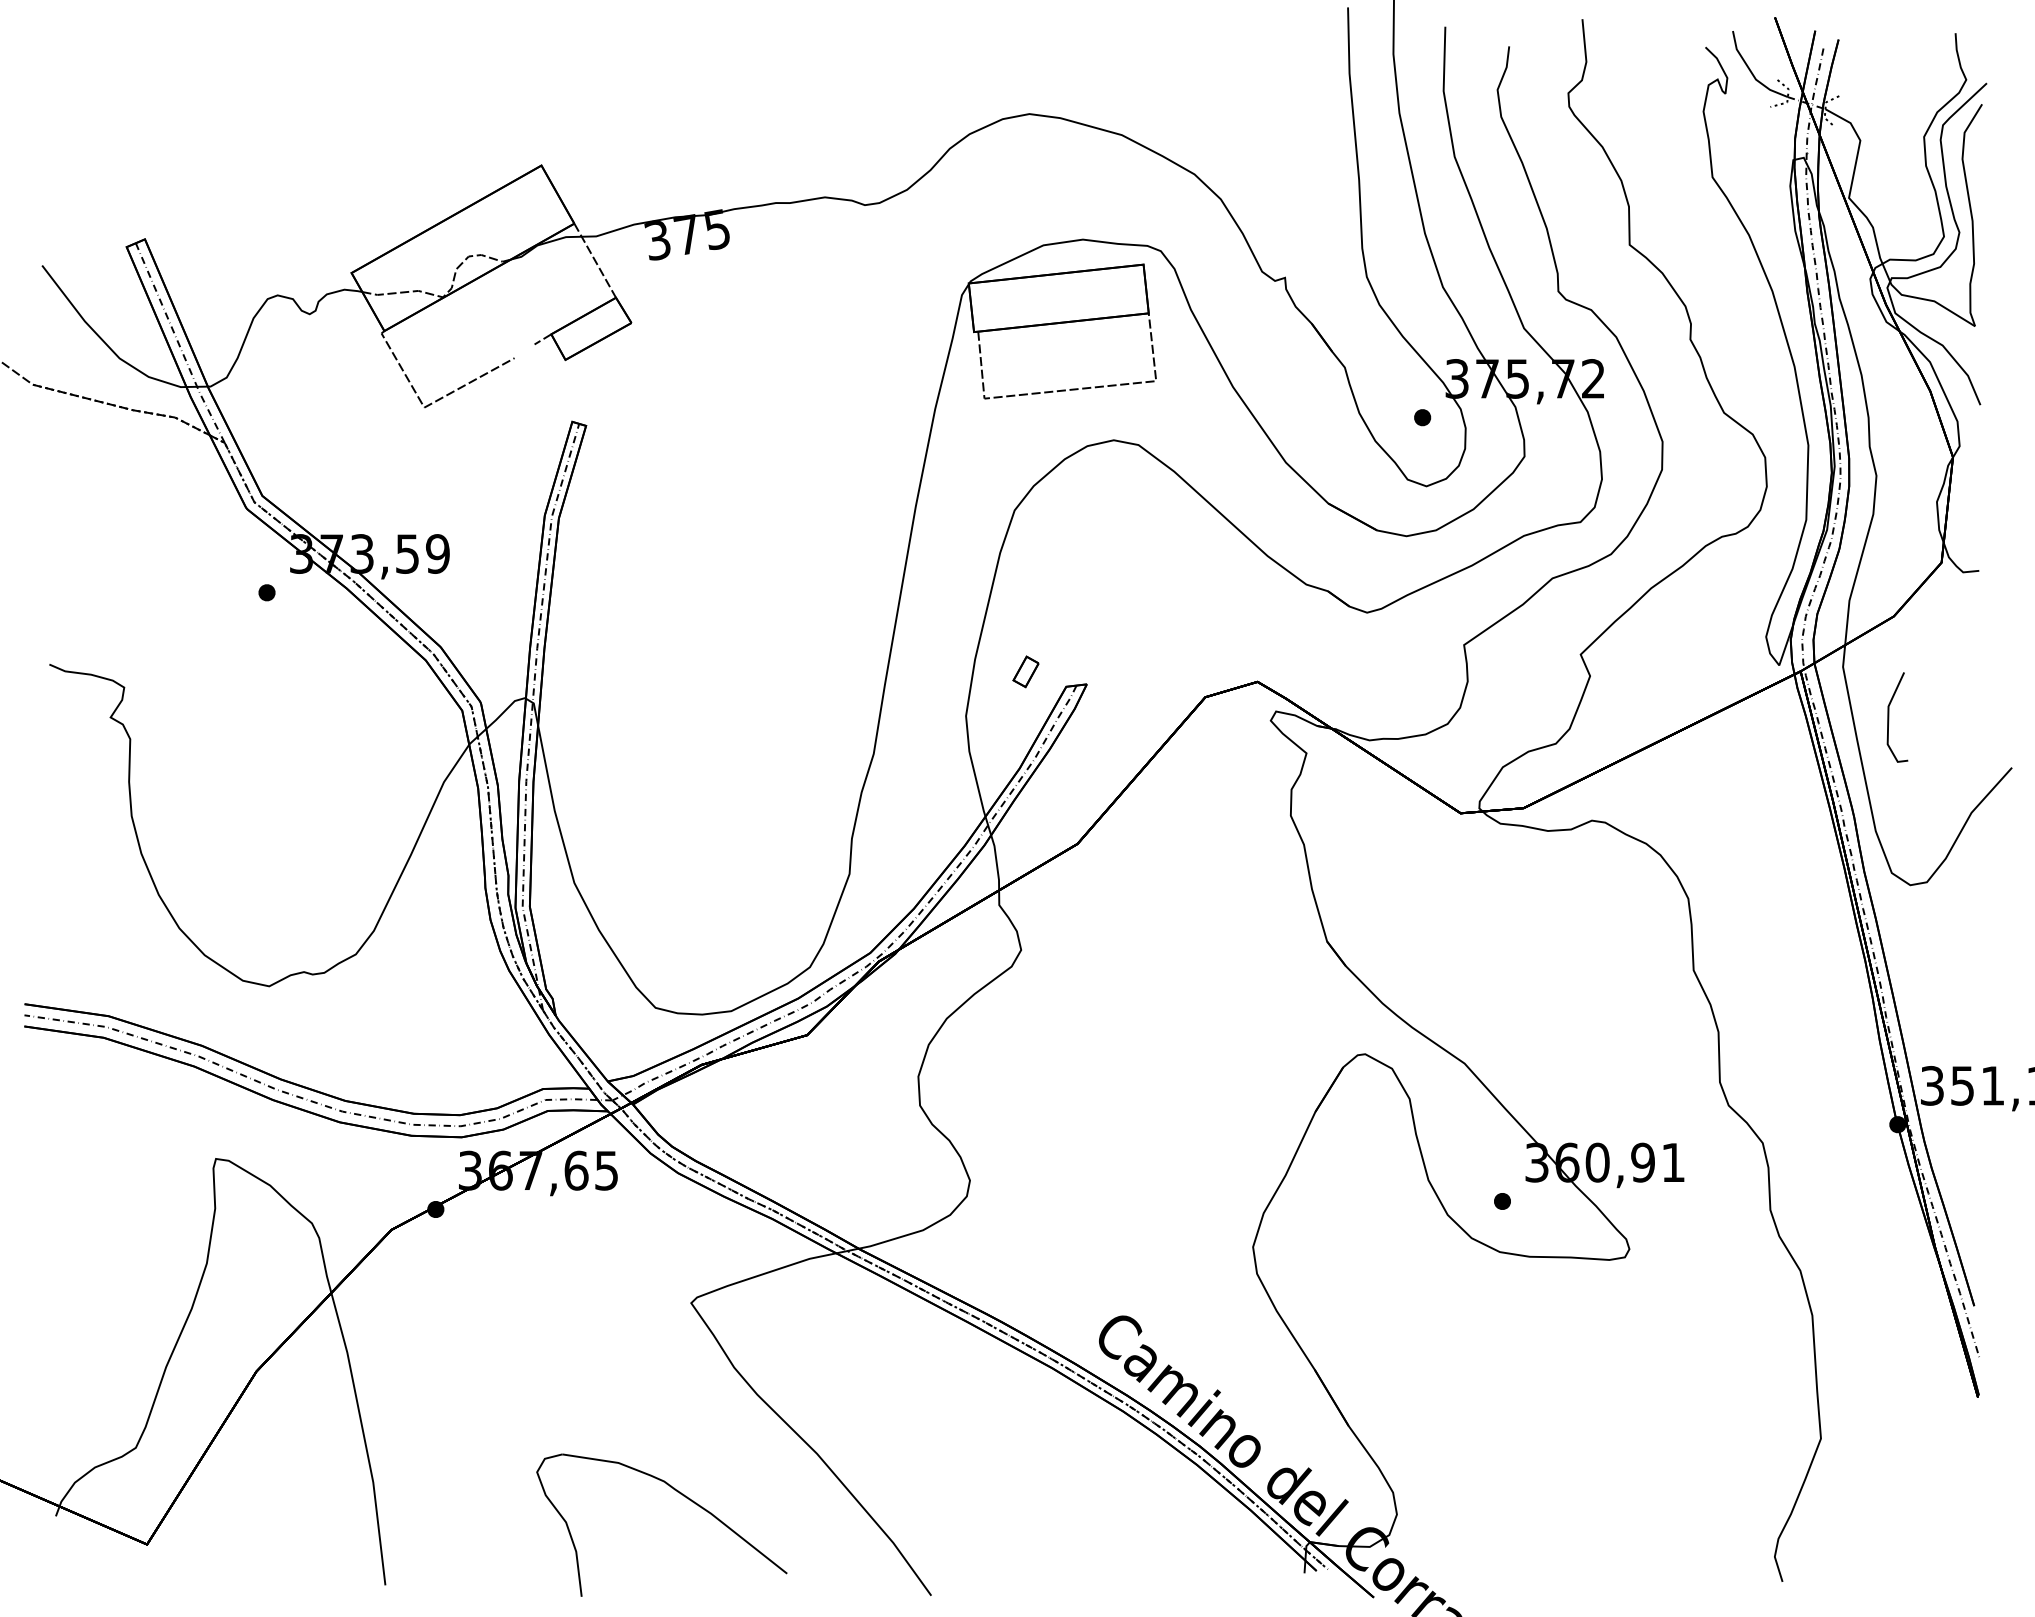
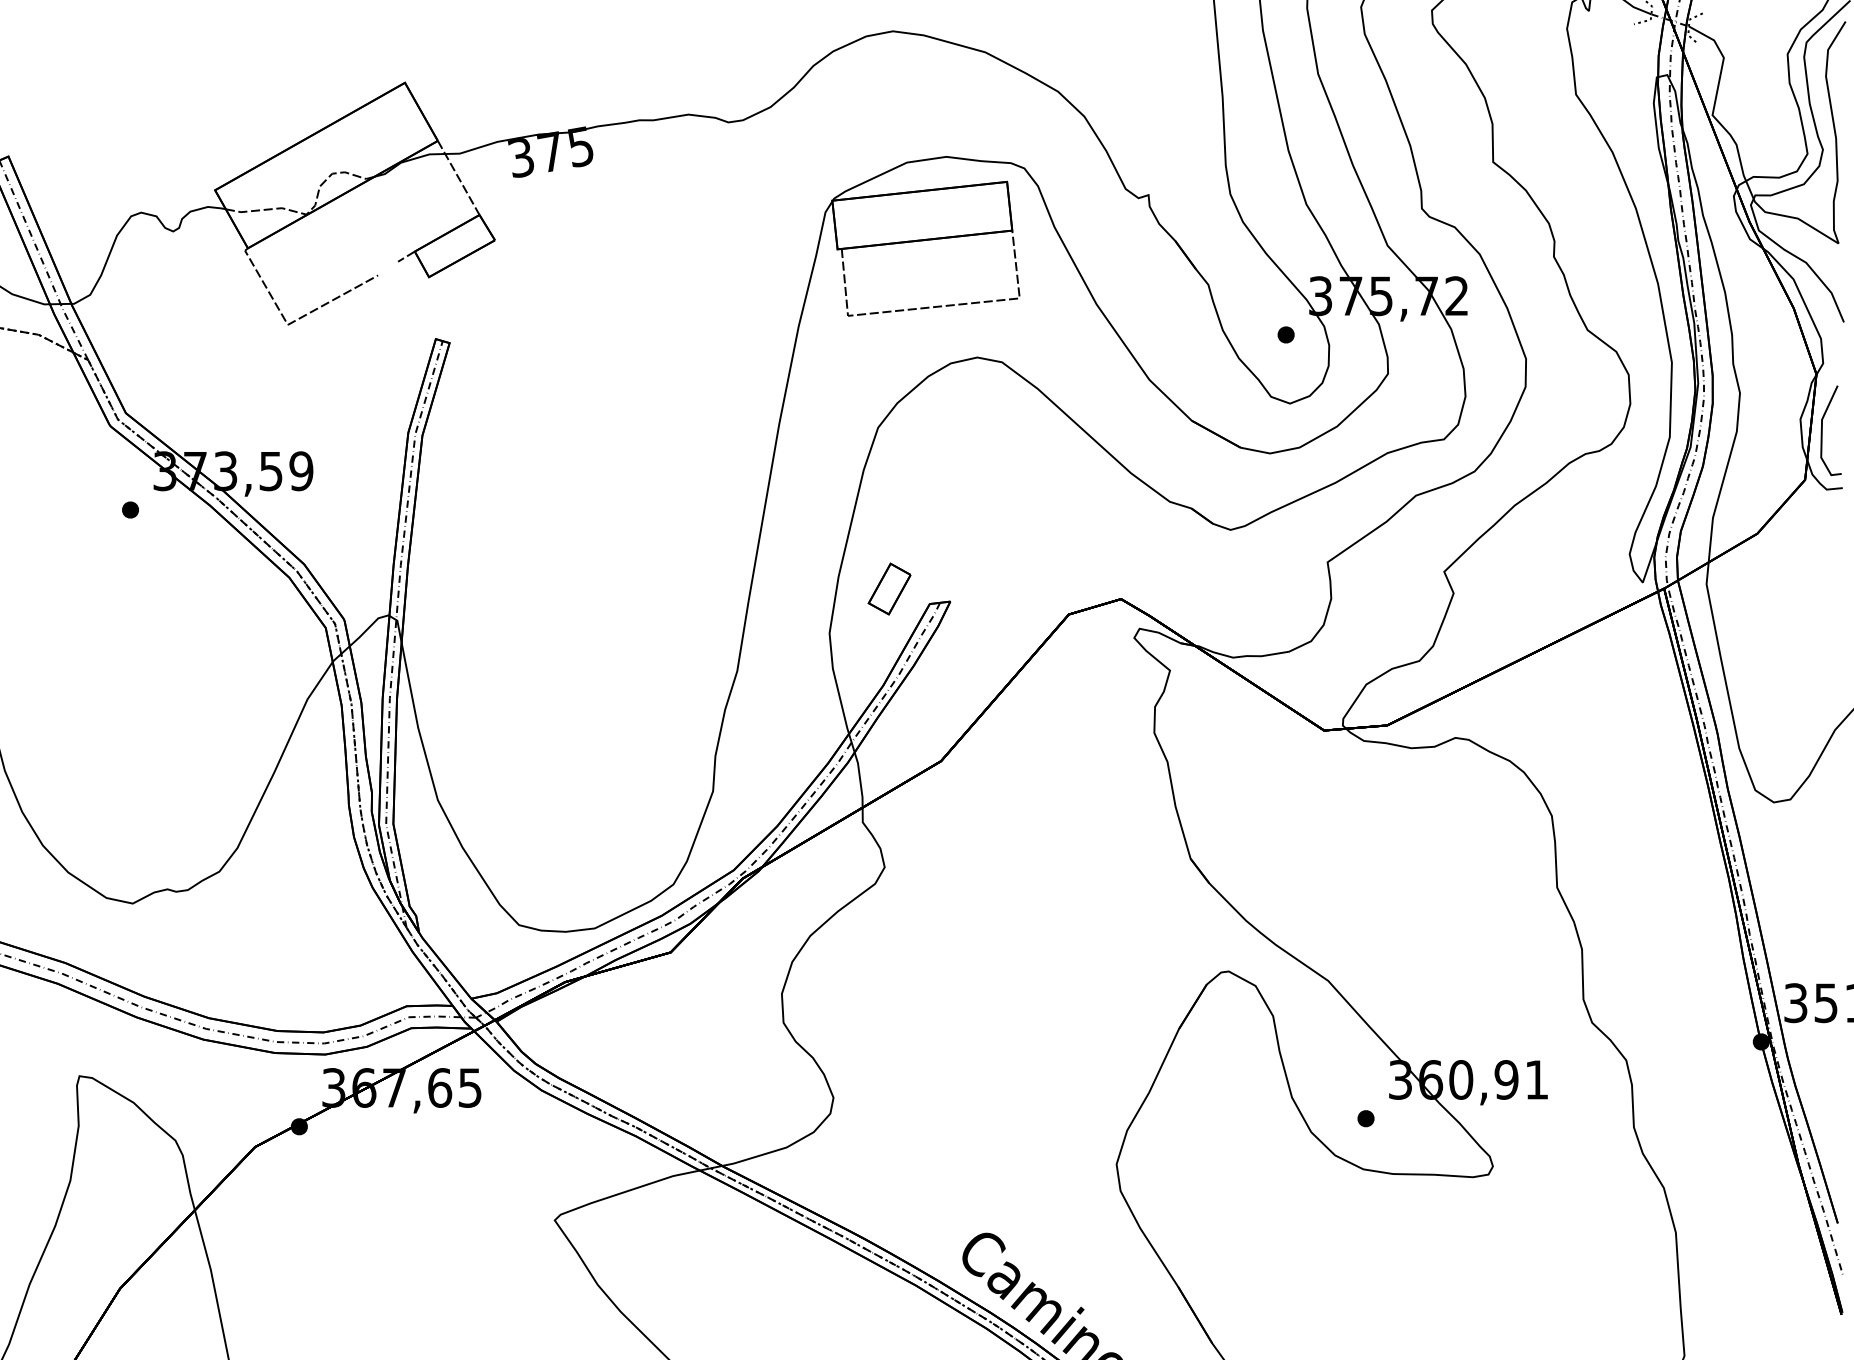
part: (1025, 671) -> (889, 588), size x1.67
line: (1889, 717) -> (1823, 430), moved

